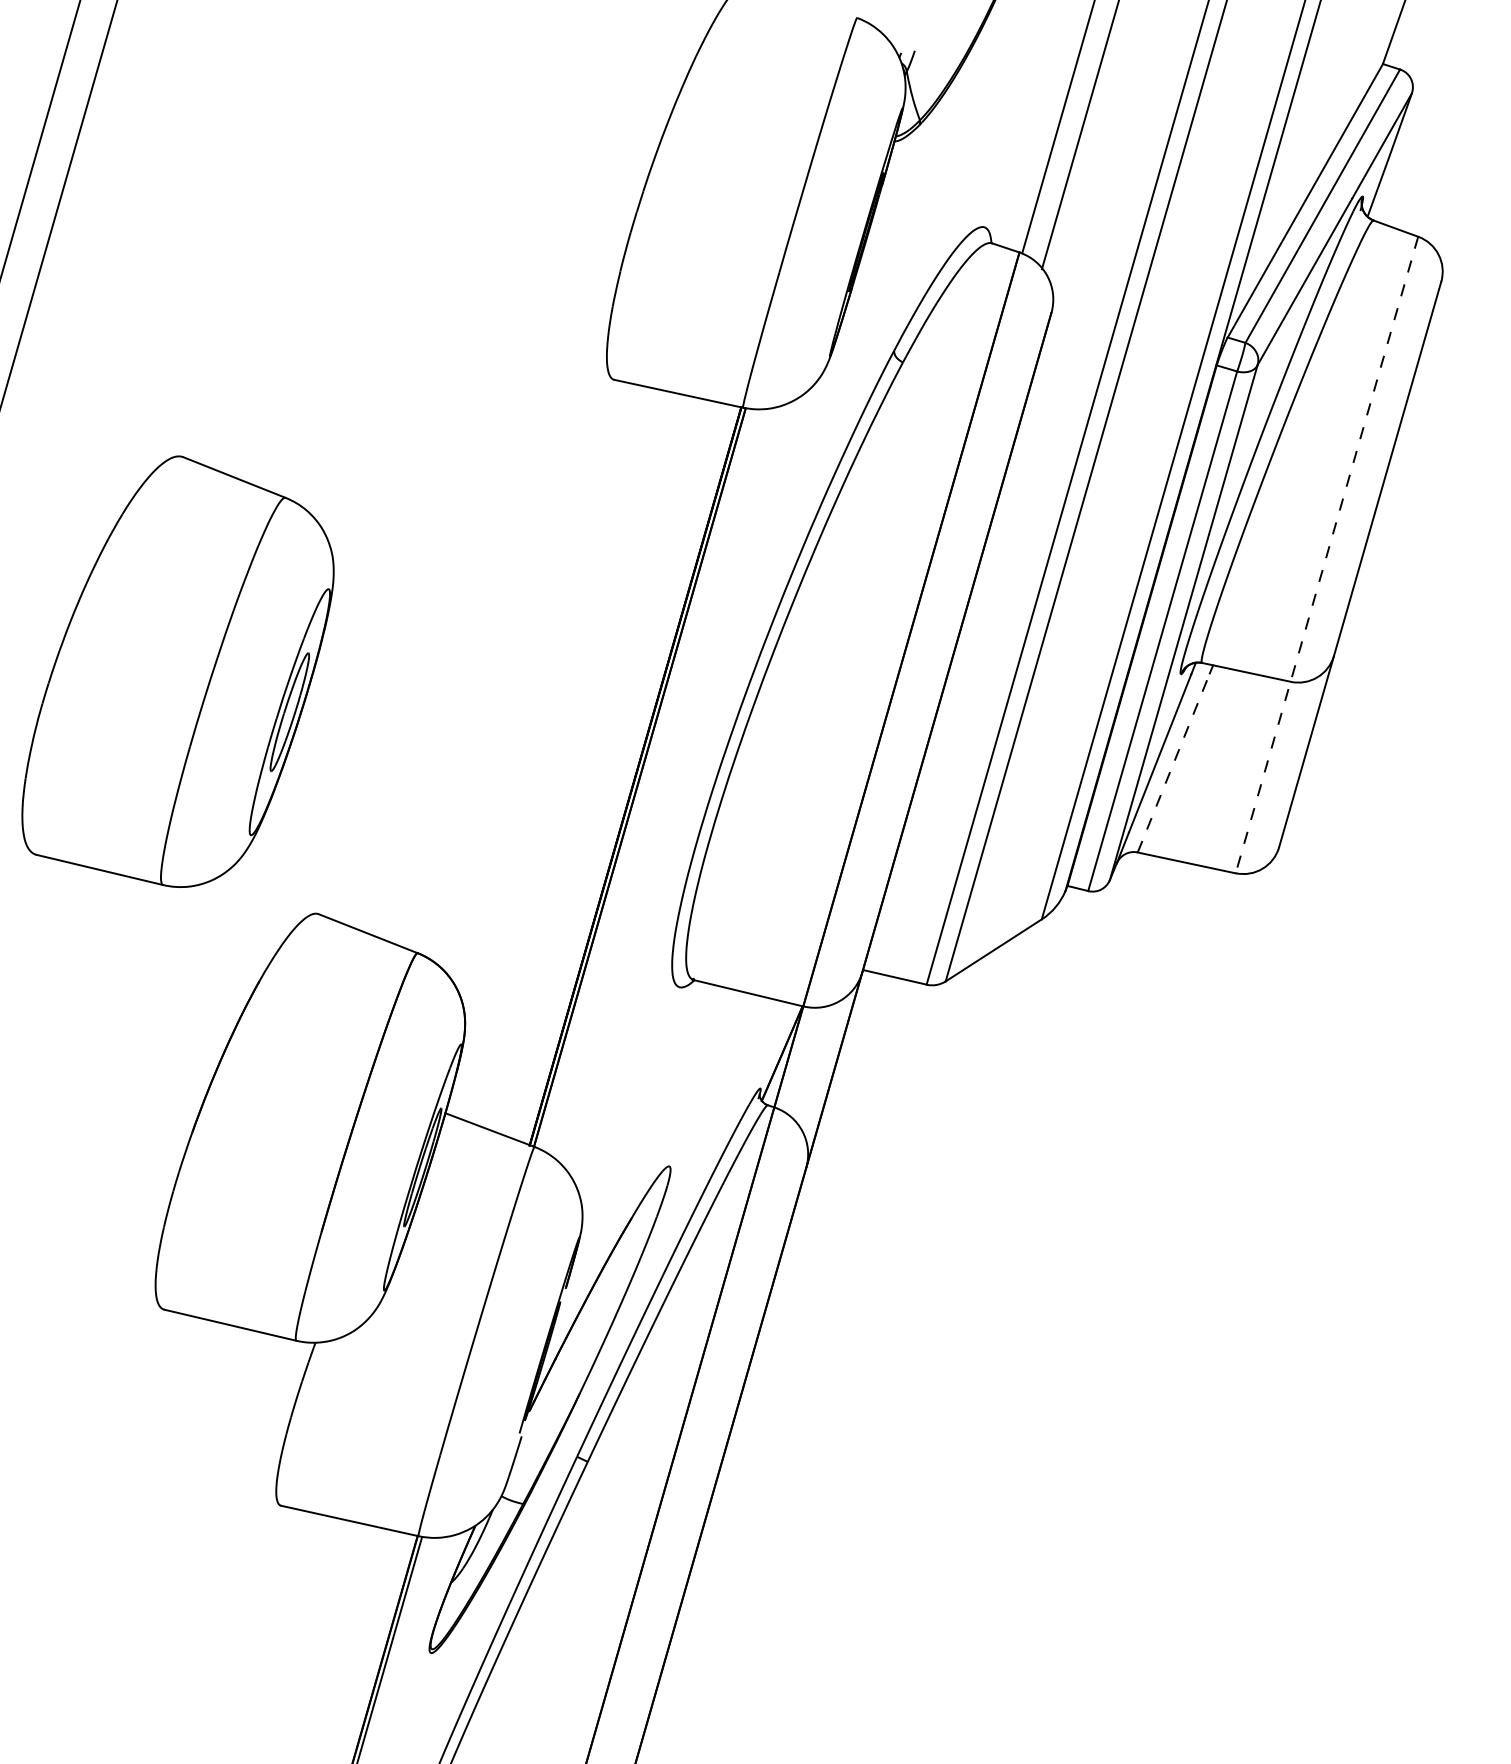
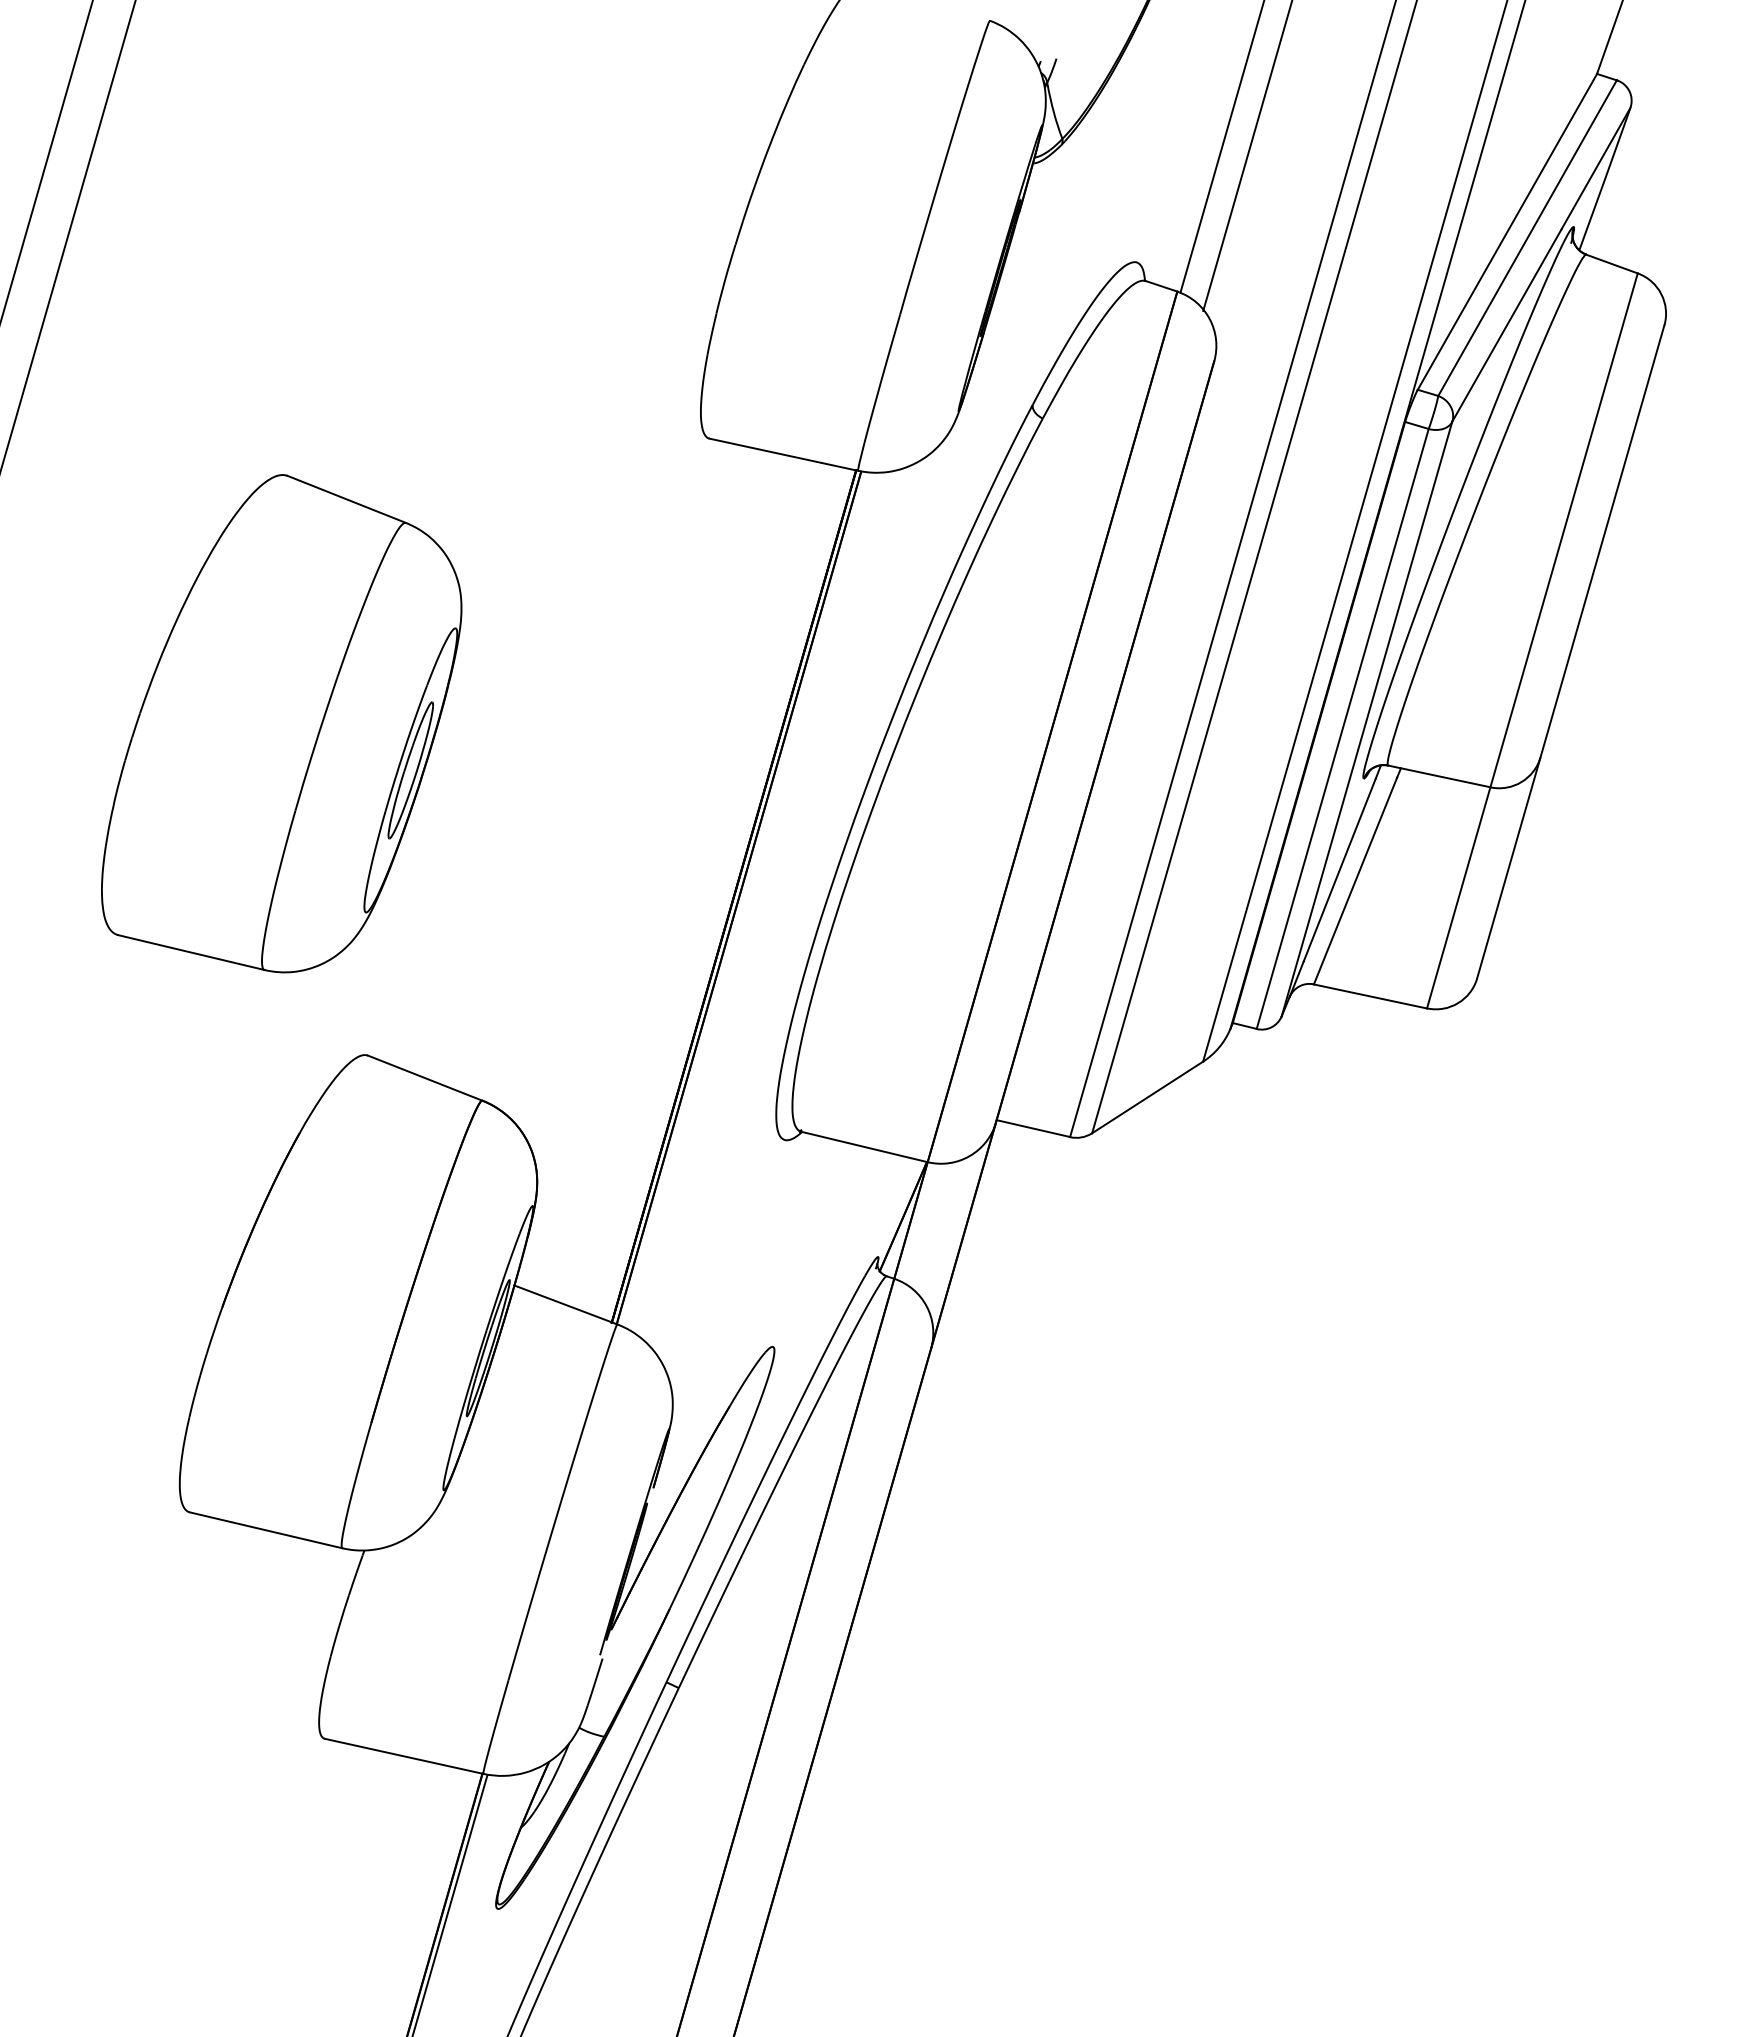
line: (1327, 555) -> (1532, 641), dashed -> solid
part: (177, 671) -> (281, 723), moved
line: (1173, 762) -> (1355, 880), dashed -> solid

